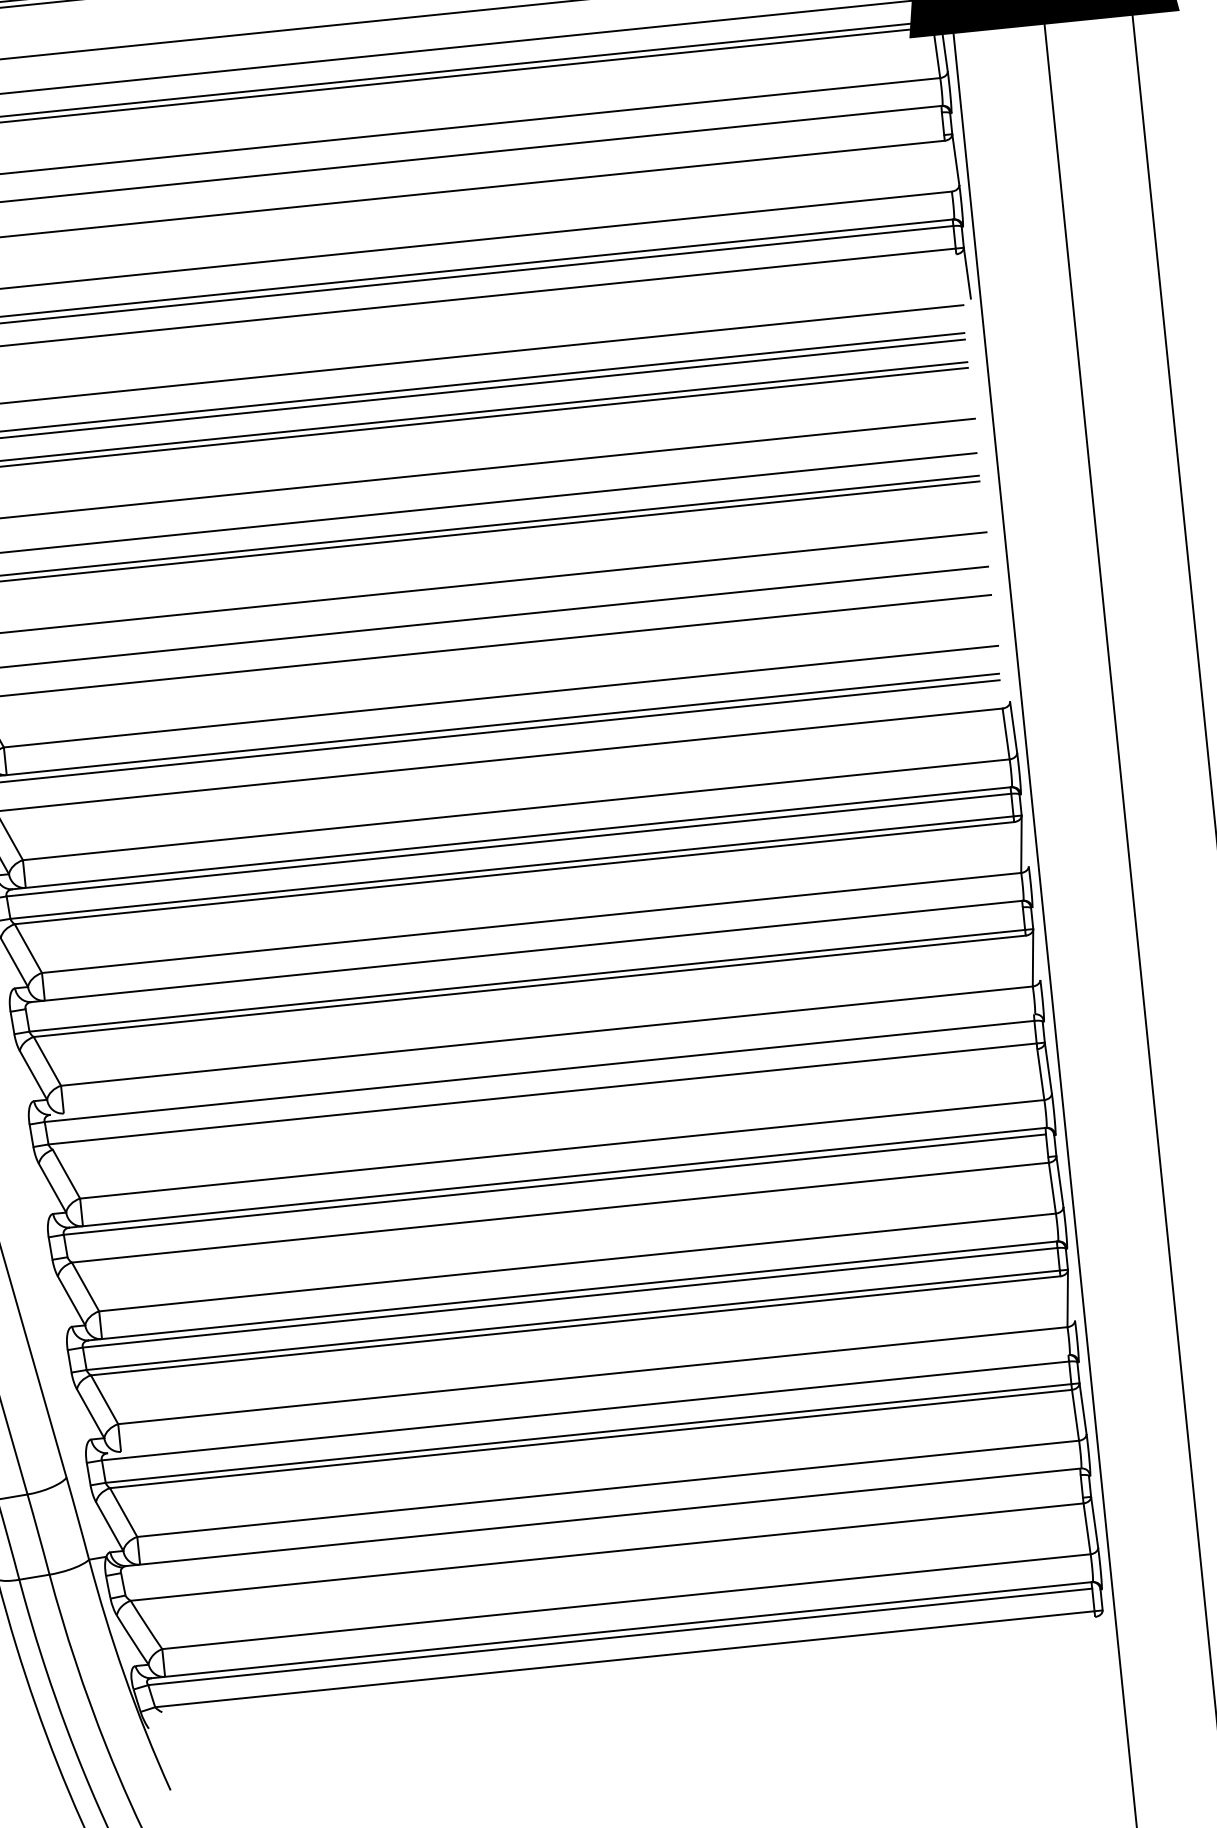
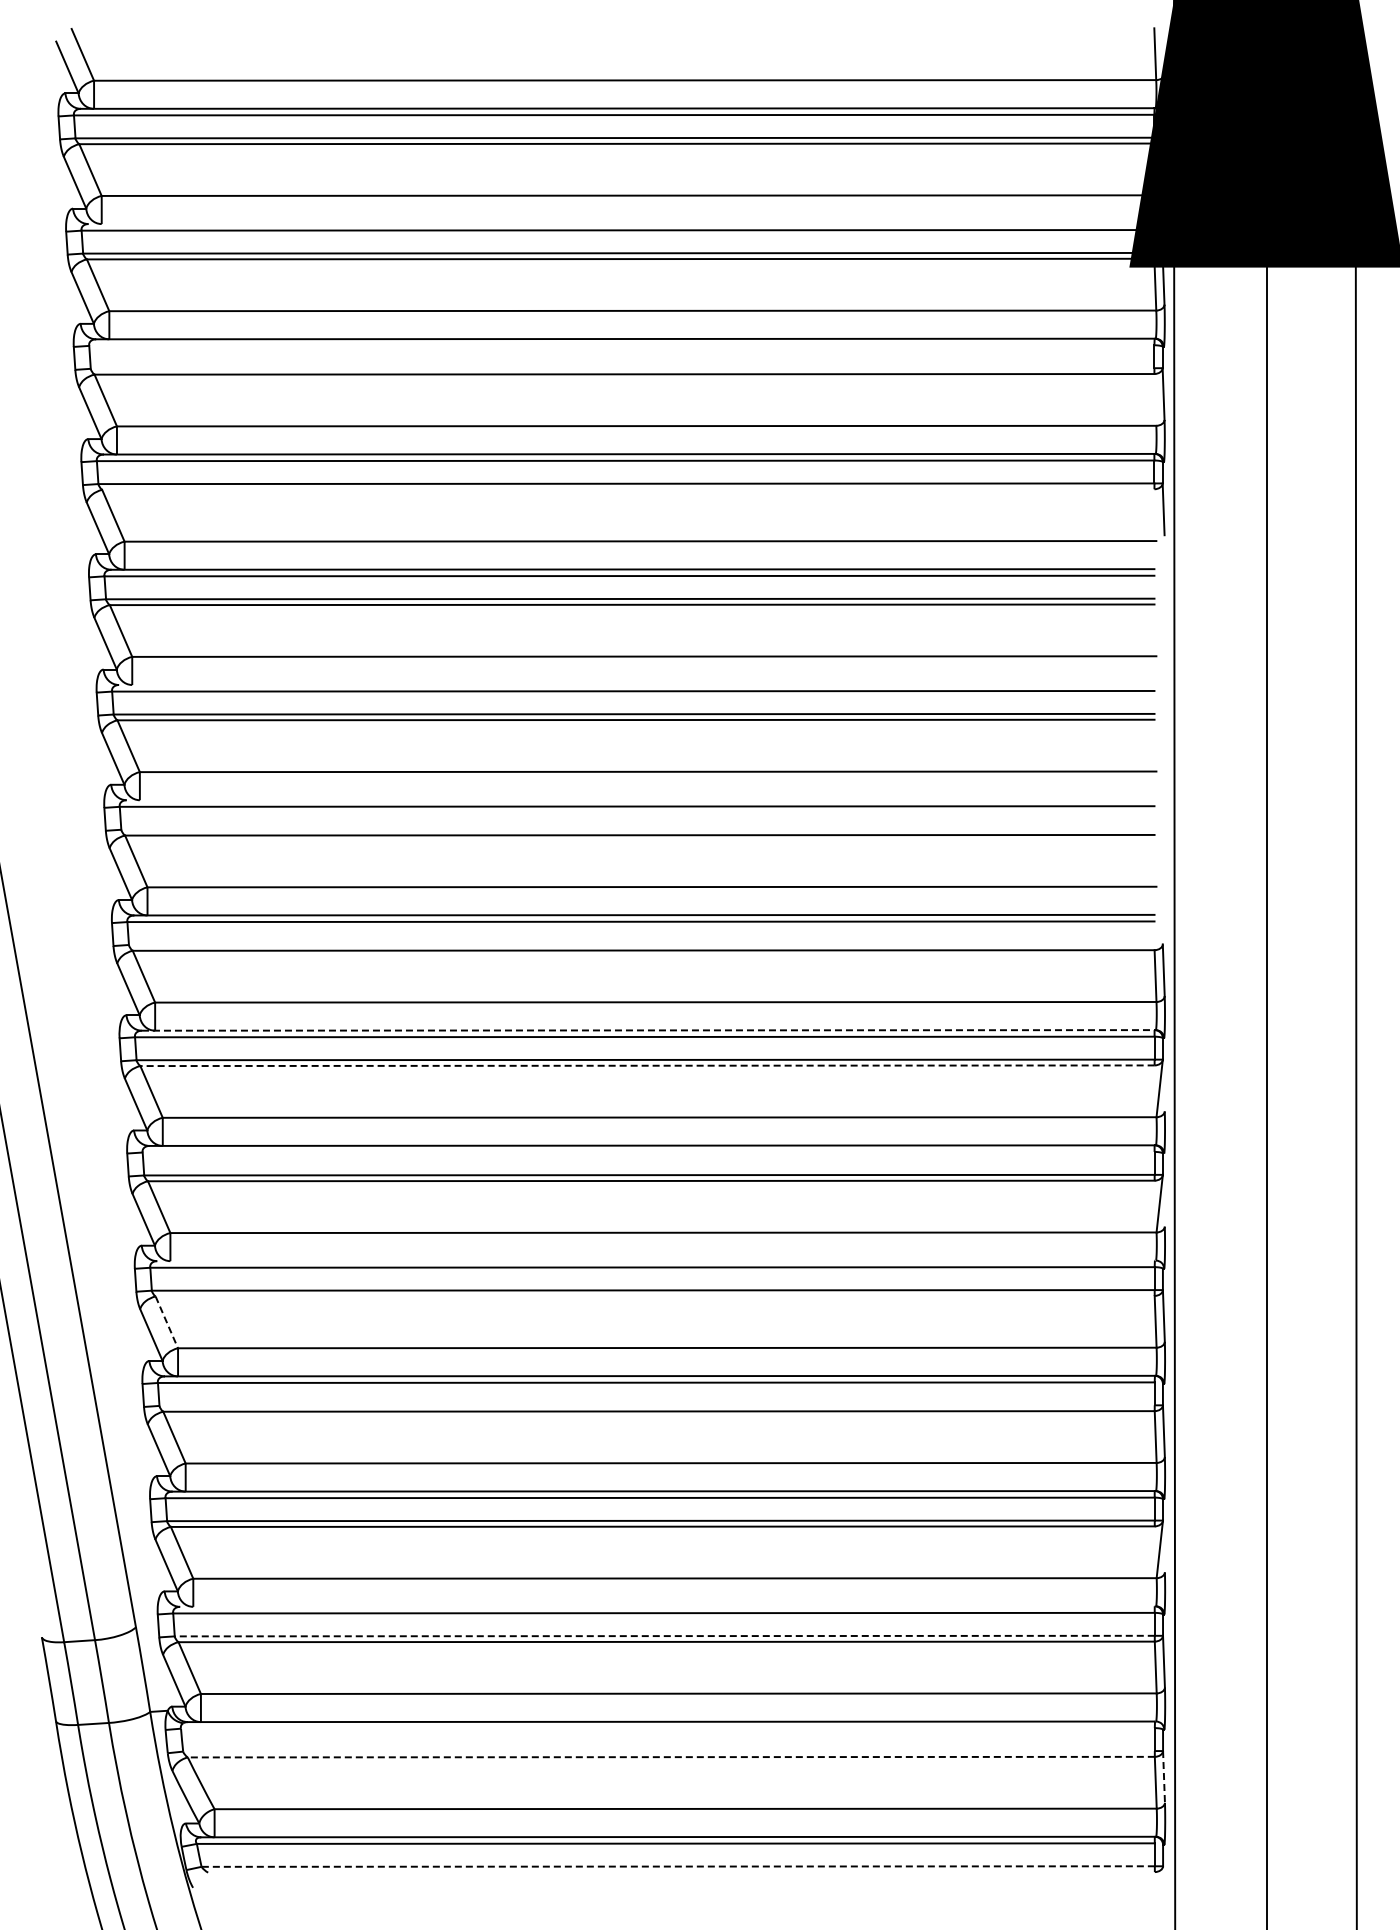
line: (511, 838) -> (648, 1030), solid -> dashed
line: (514, 872) -> (647, 1065), solid -> dashed
line: (67, 1174) -> (167, 1322), solid -> dashed
line: (588, 1433) -> (664, 1636), solid -> dashed
line: (1095, 1521) -> (1164, 1776), solid -> dashed
line: (607, 1552) -> (671, 1757), solid -> dashed
line: (625, 1659) -> (678, 1866), solid -> dashed

